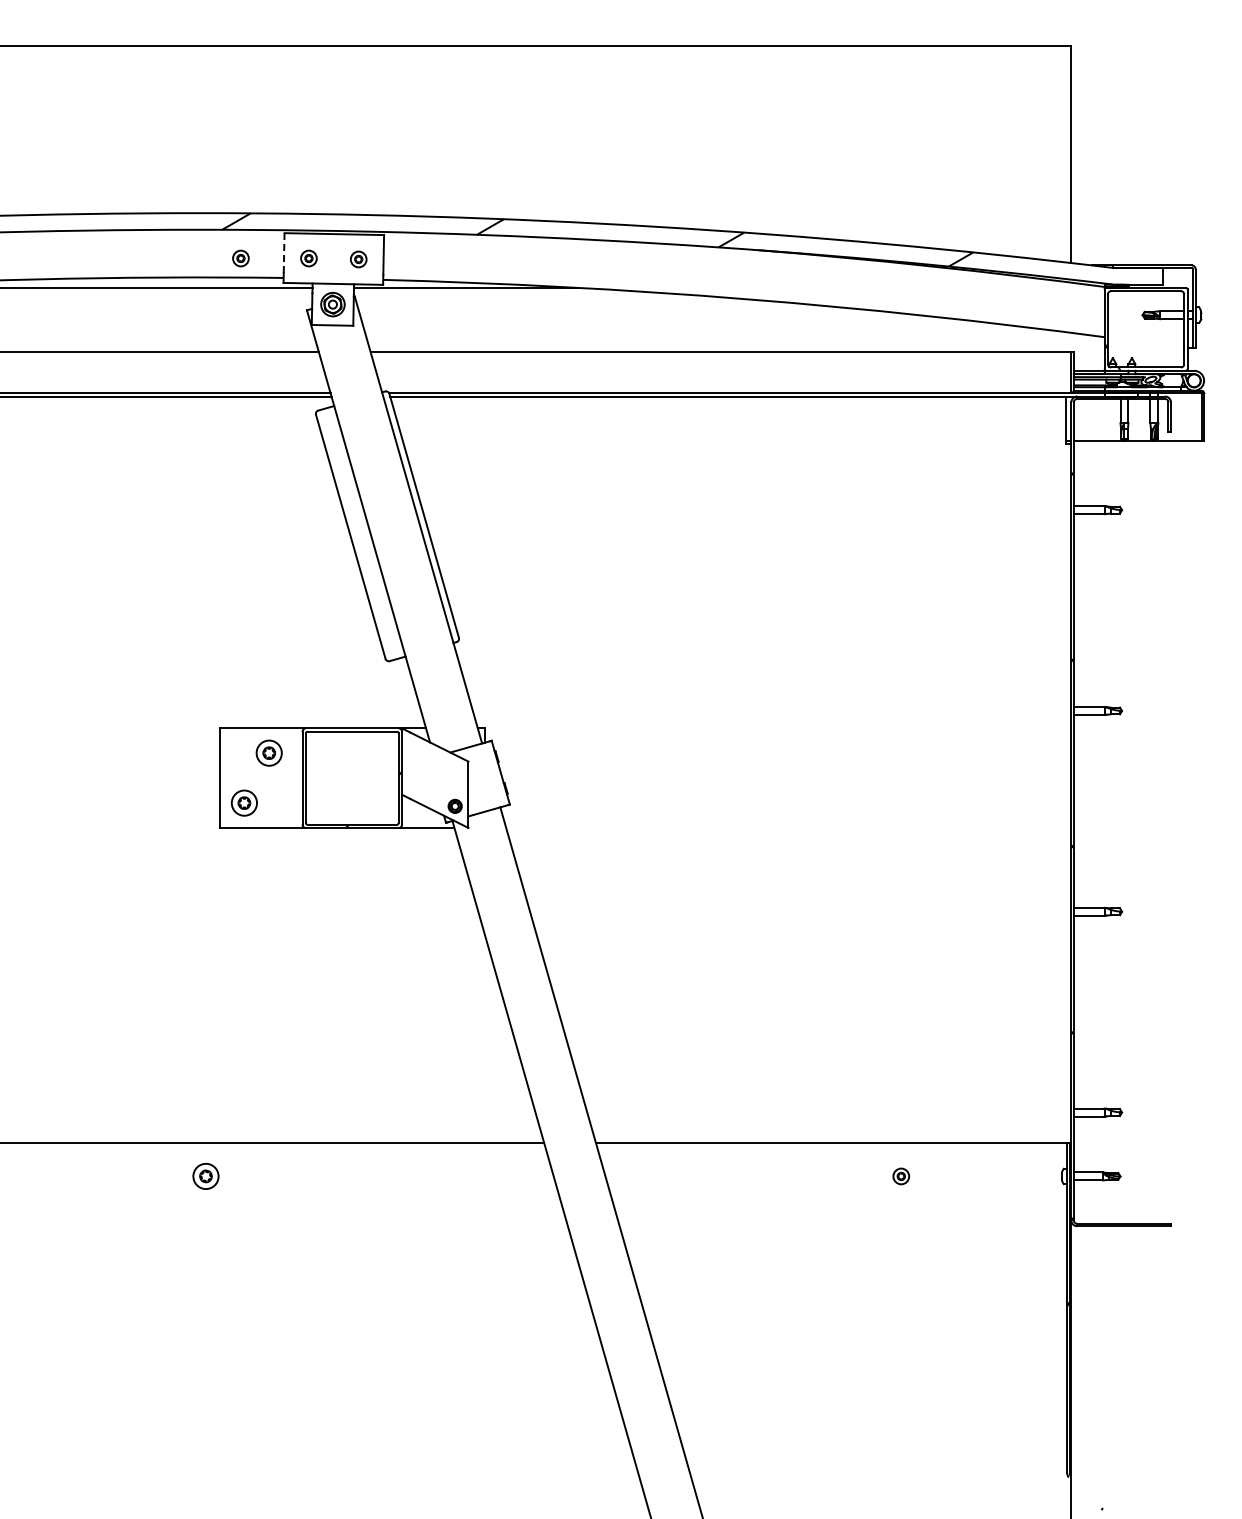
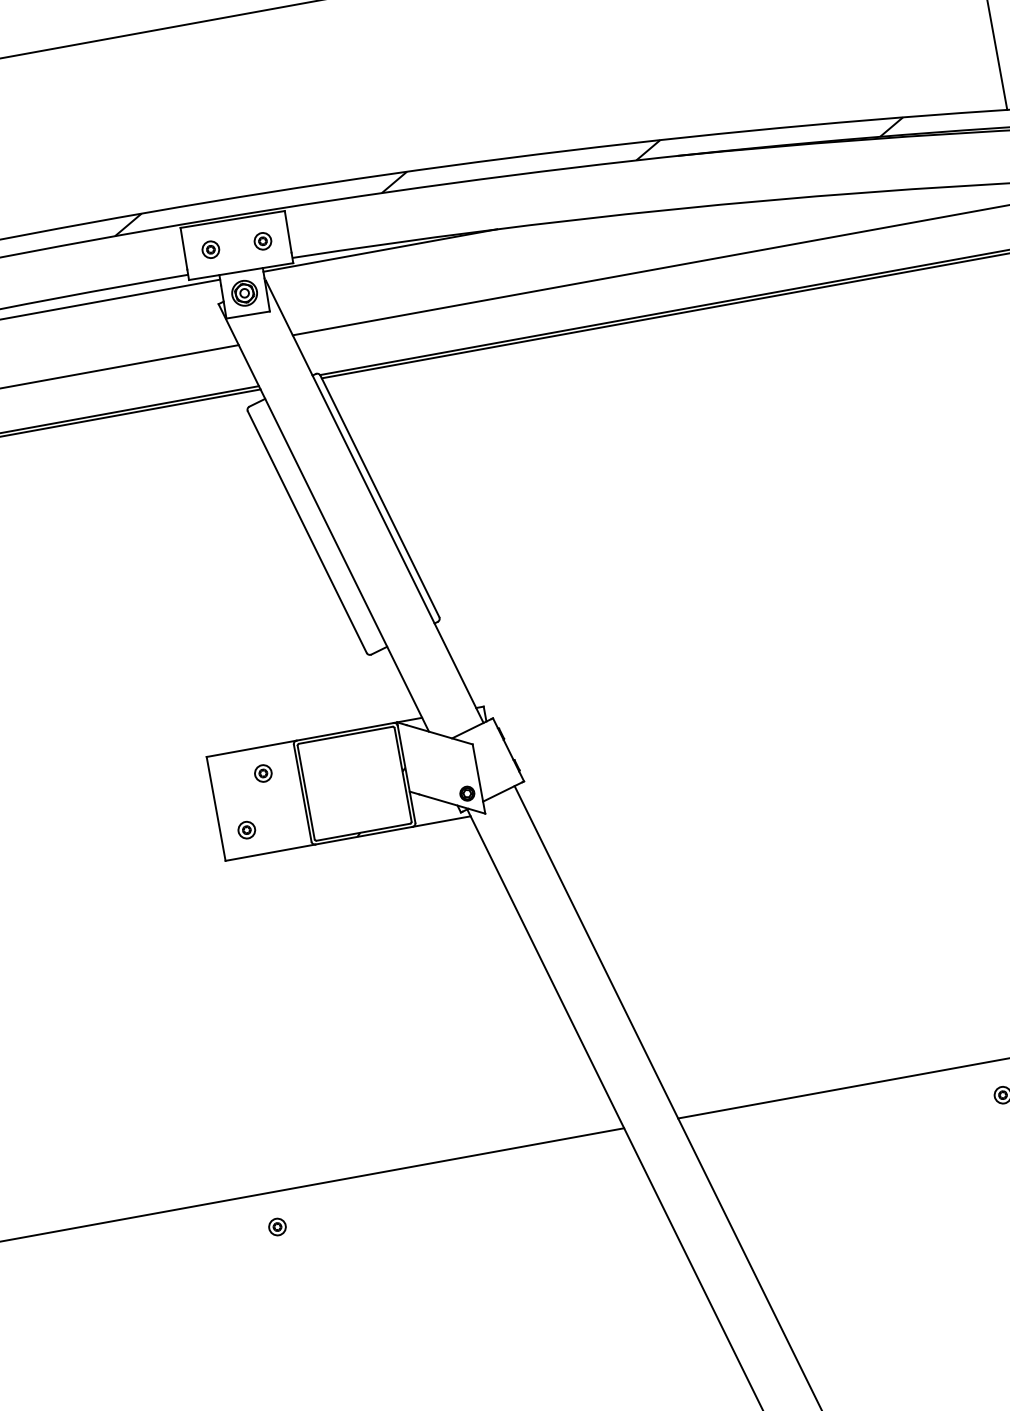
line: (284, 253) -> (184, 249), dashed -> solid
part: (240, 258) -> (139, 262), removed
part: (269, 753) -> (263, 773), size x0.62
part: (244, 802) -> (246, 829), size x0.62
part: (205, 1176) -> (277, 1227), size x0.62

